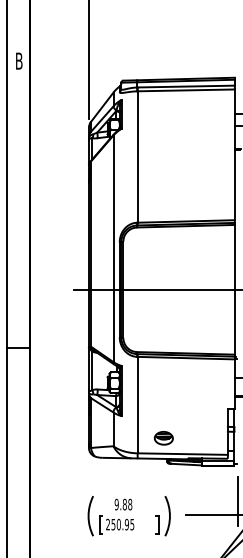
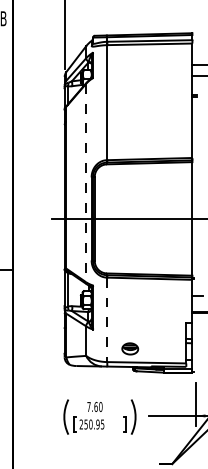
line: (113, 249) -> (86, 183), solid -> dashed
line: (137, 405) -> (107, 320), solid -> dashed
text: (123, 504) -> (94, 406), 9.88 -> 7.60

